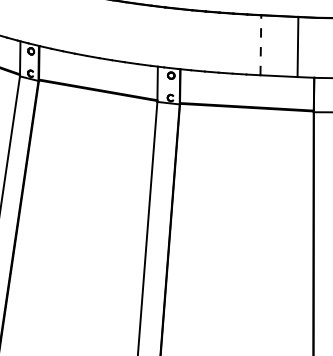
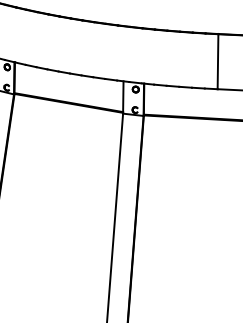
line: (260, 45) -> (217, 61), dashed -> solid

